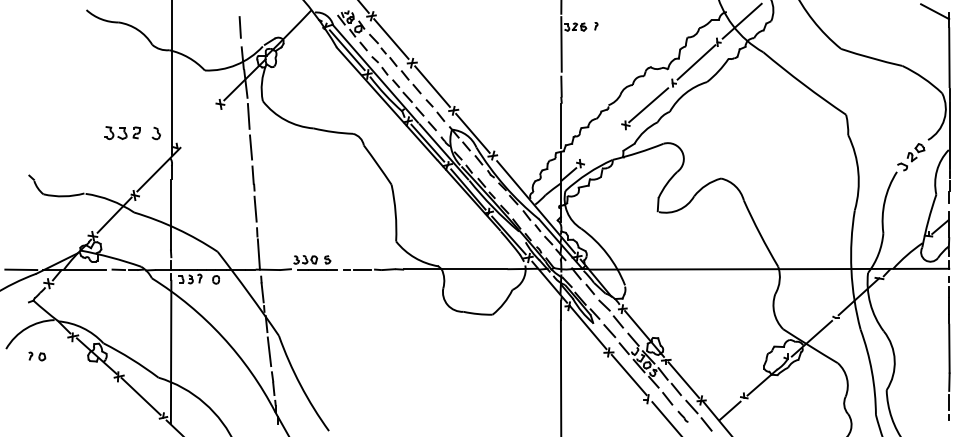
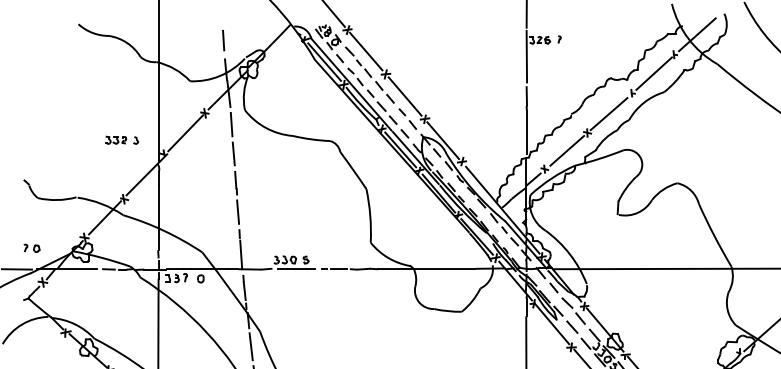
line: (199, 125) -> (185, 133), added
part: (132, 132) -> (121, 139), size x0.62
line: (604, 143) -> (567, 150), added
part: (37, 356) -> (32, 248), moved

